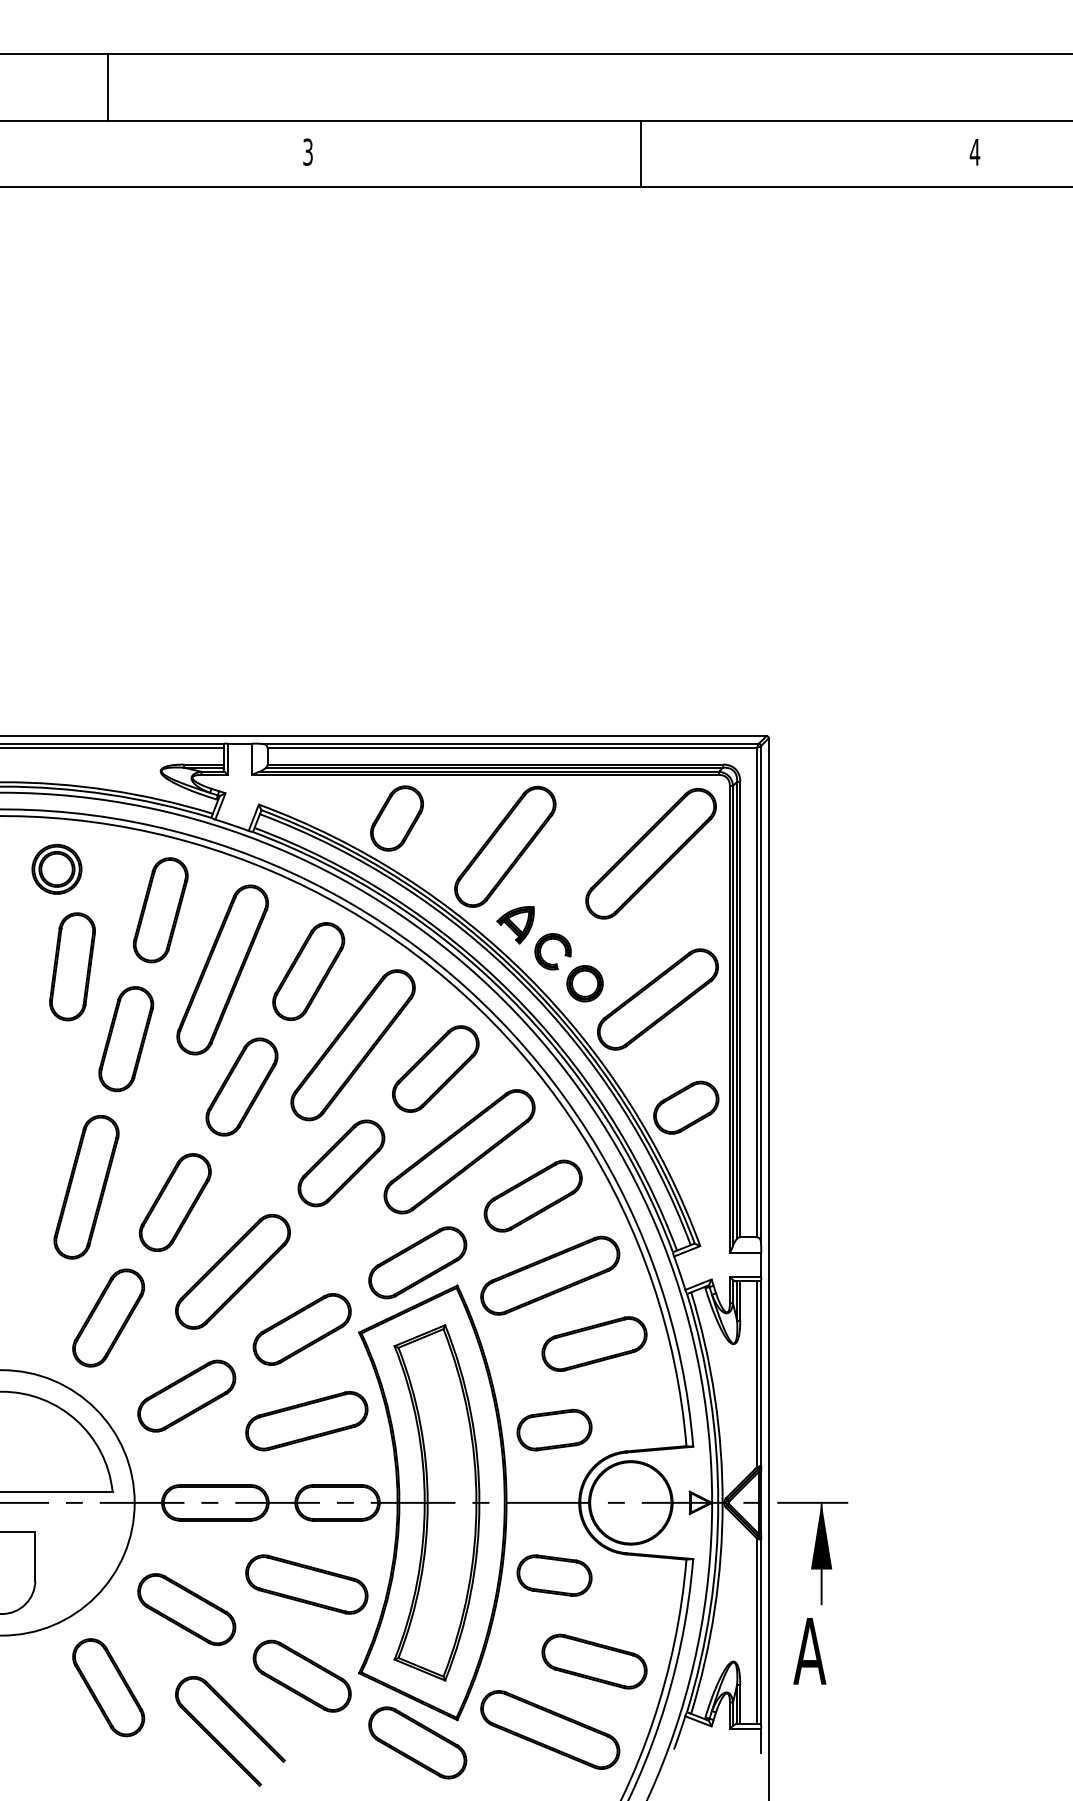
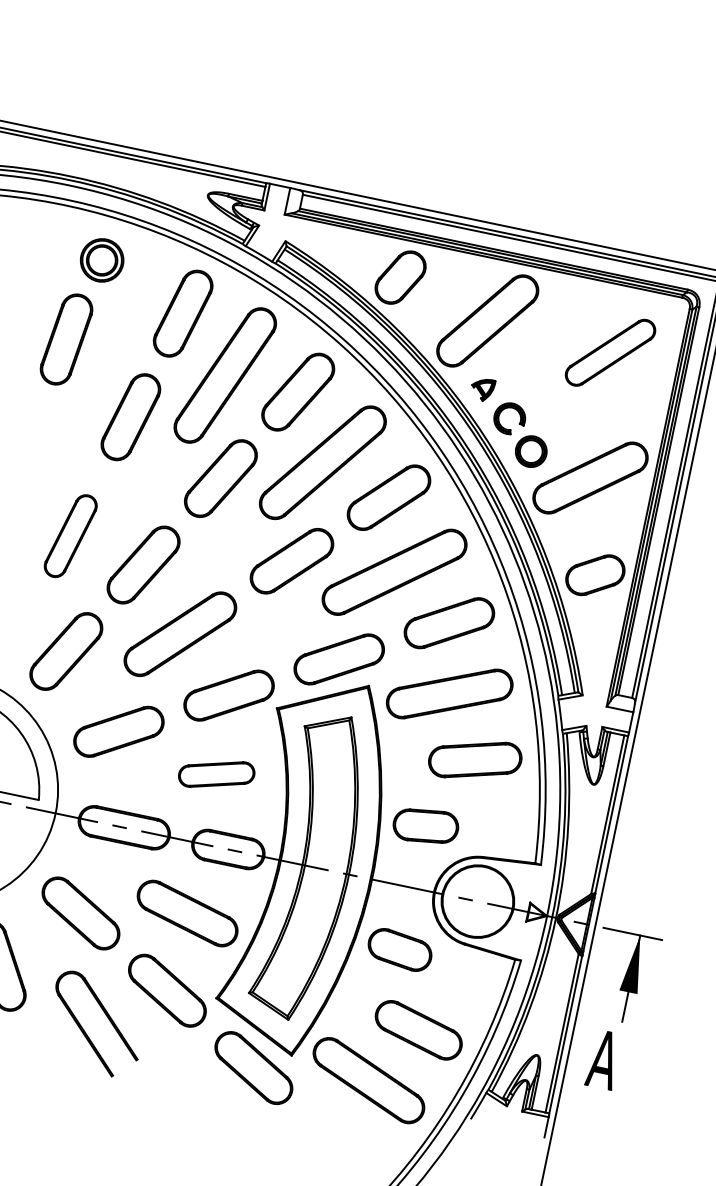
part: (650, 853) -> (610, 352), size x0.7
part: (515, 925) -> (482, 389), size x0.7
part: (72, 966) -> (66, 339), moved
part: (86, 1186) -> (70, 535), size x0.7
part: (306, 1421) -> (216, 774), size x0.7

